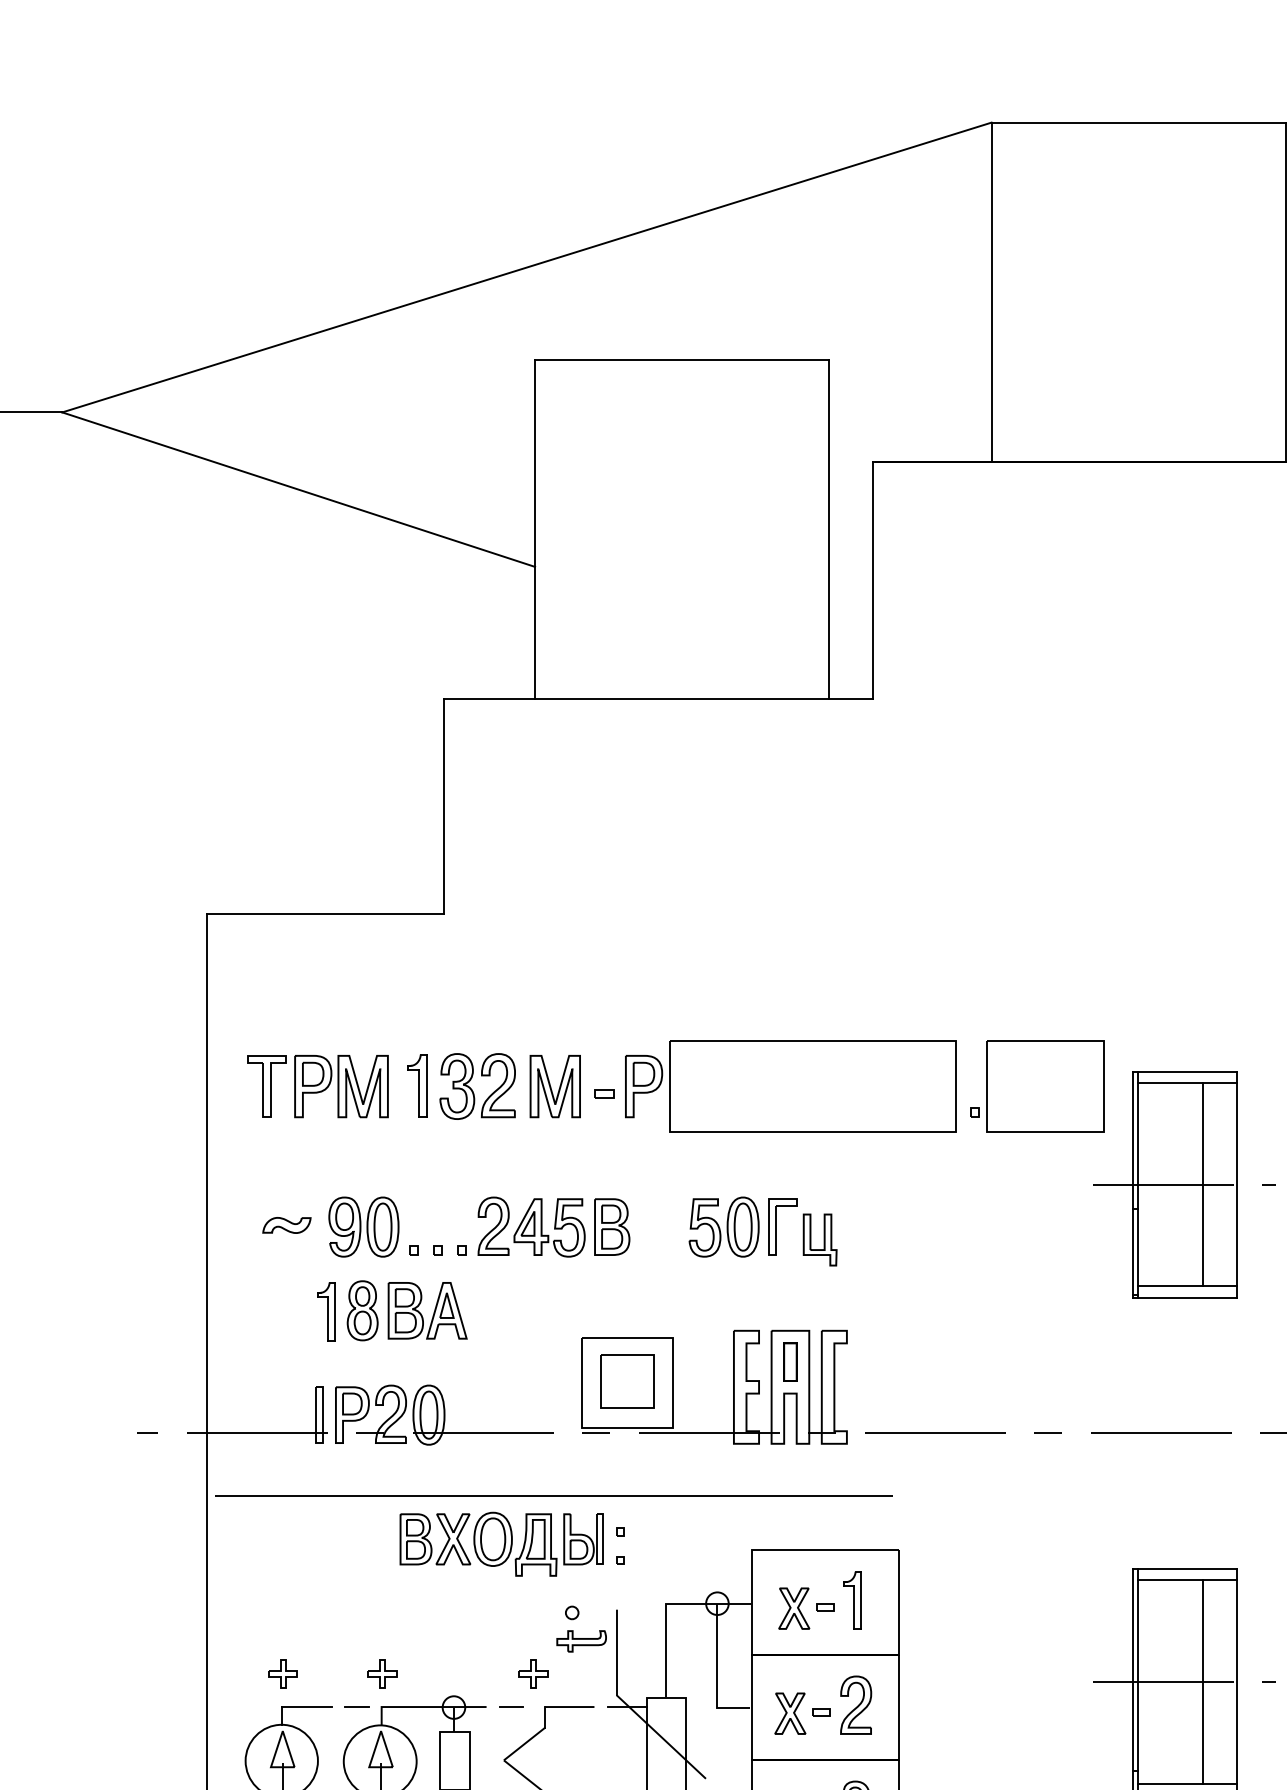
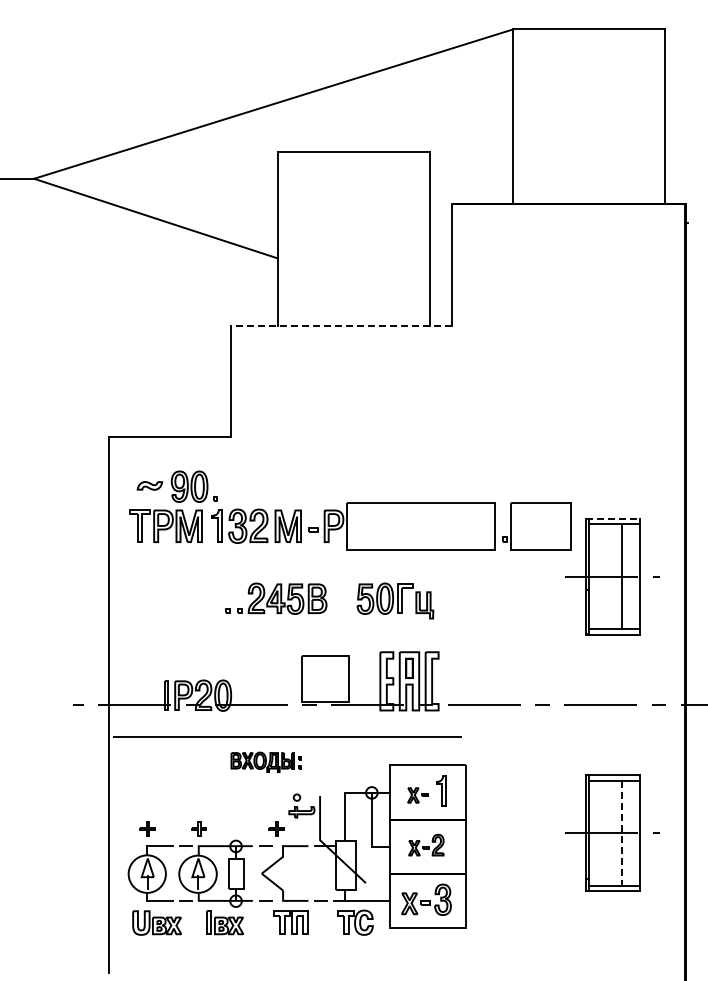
line: (658, 698) -> (341, 326), solid -> dashed
line: (1184, 1071) -> (612, 518), solid -> dashed
part: (338, 1226) -> (176, 486), moved
part: (392, 1310) -> (204, 641), removed
part: (627, 1381) -> (325, 678), removed
part: (511, 1544) -> (265, 762), size x0.6
part: (805, 1608) -> (417, 795), size x0.7
line: (1203, 1682) -> (622, 833), solid -> dashed
part: (821, 1703) -> (425, 844), size x0.7

